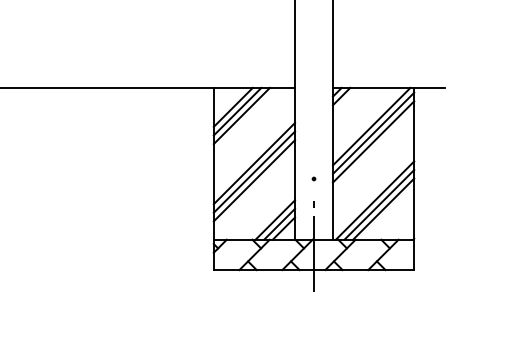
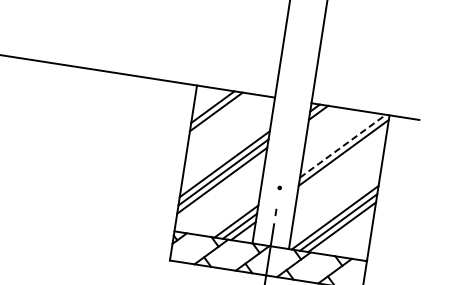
line: (241, 115) -> (219, 116), removed
line: (371, 126) -> (342, 146), solid -> dashed
line: (373, 141) -> (342, 160), removed

